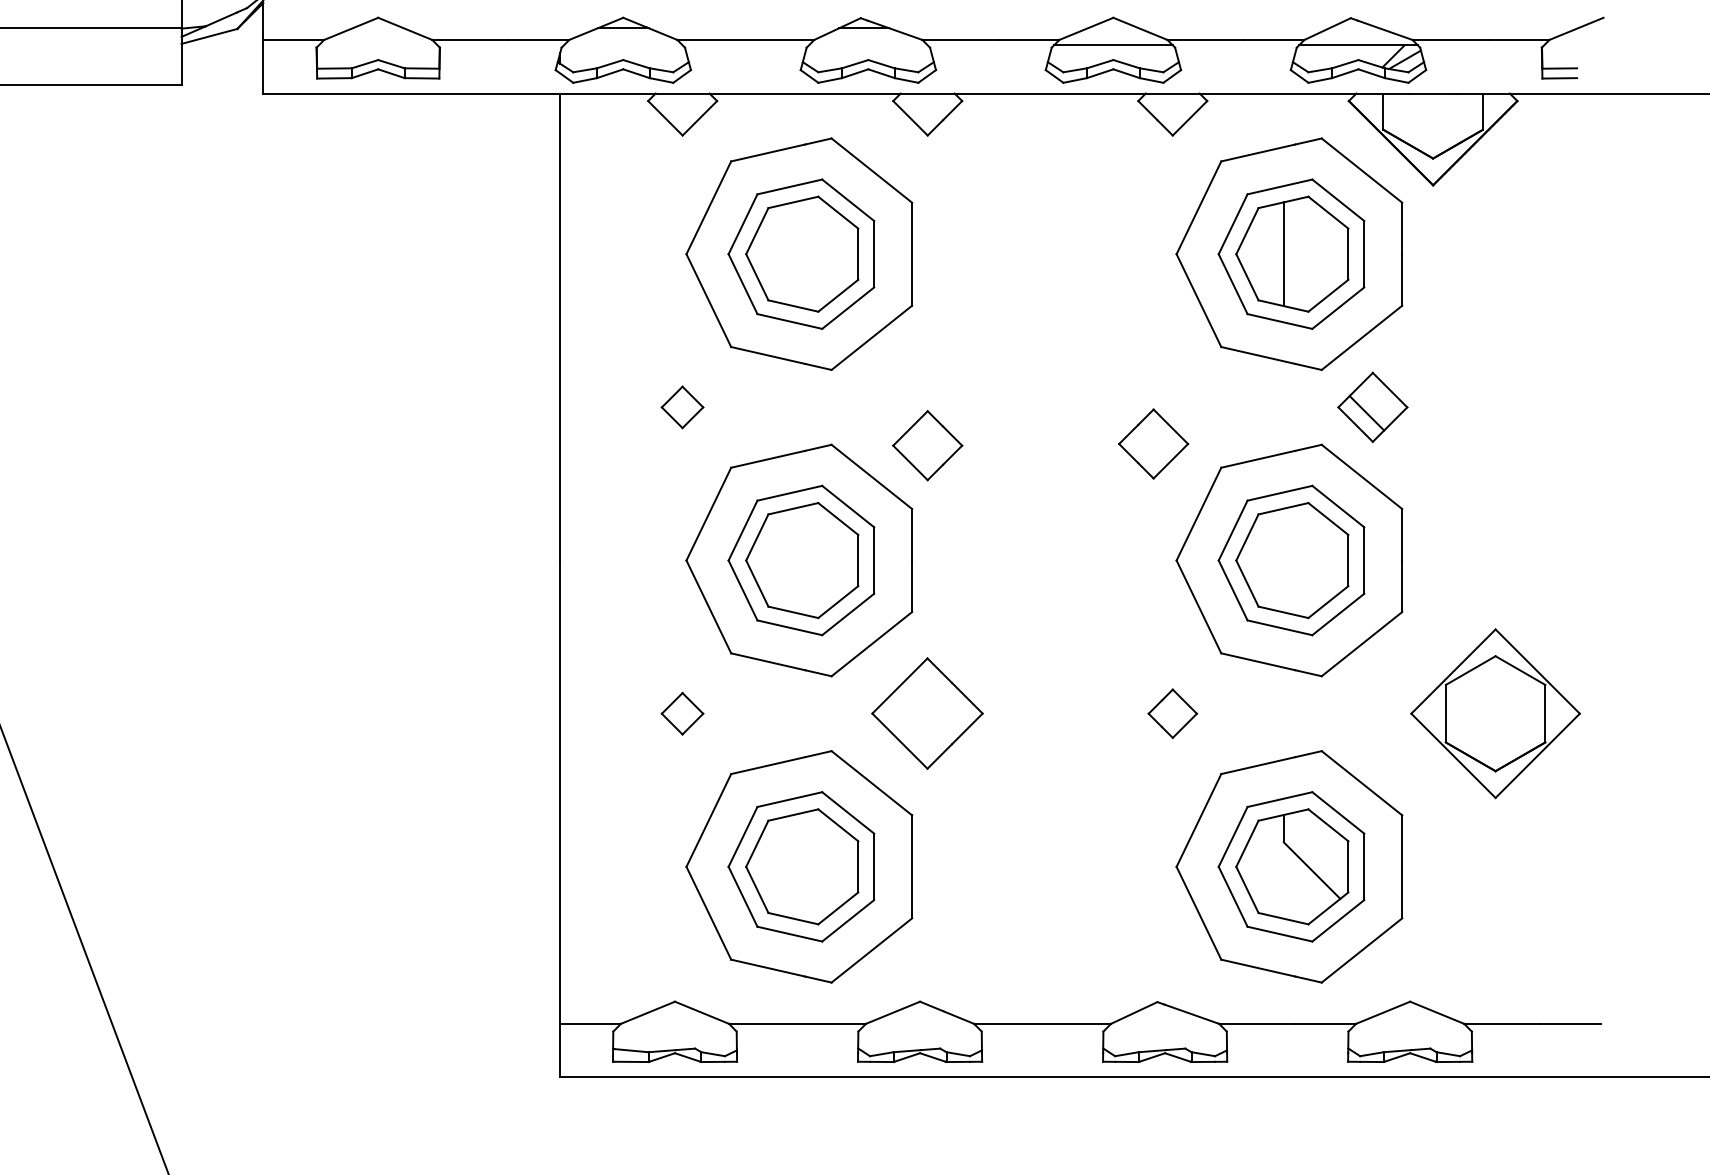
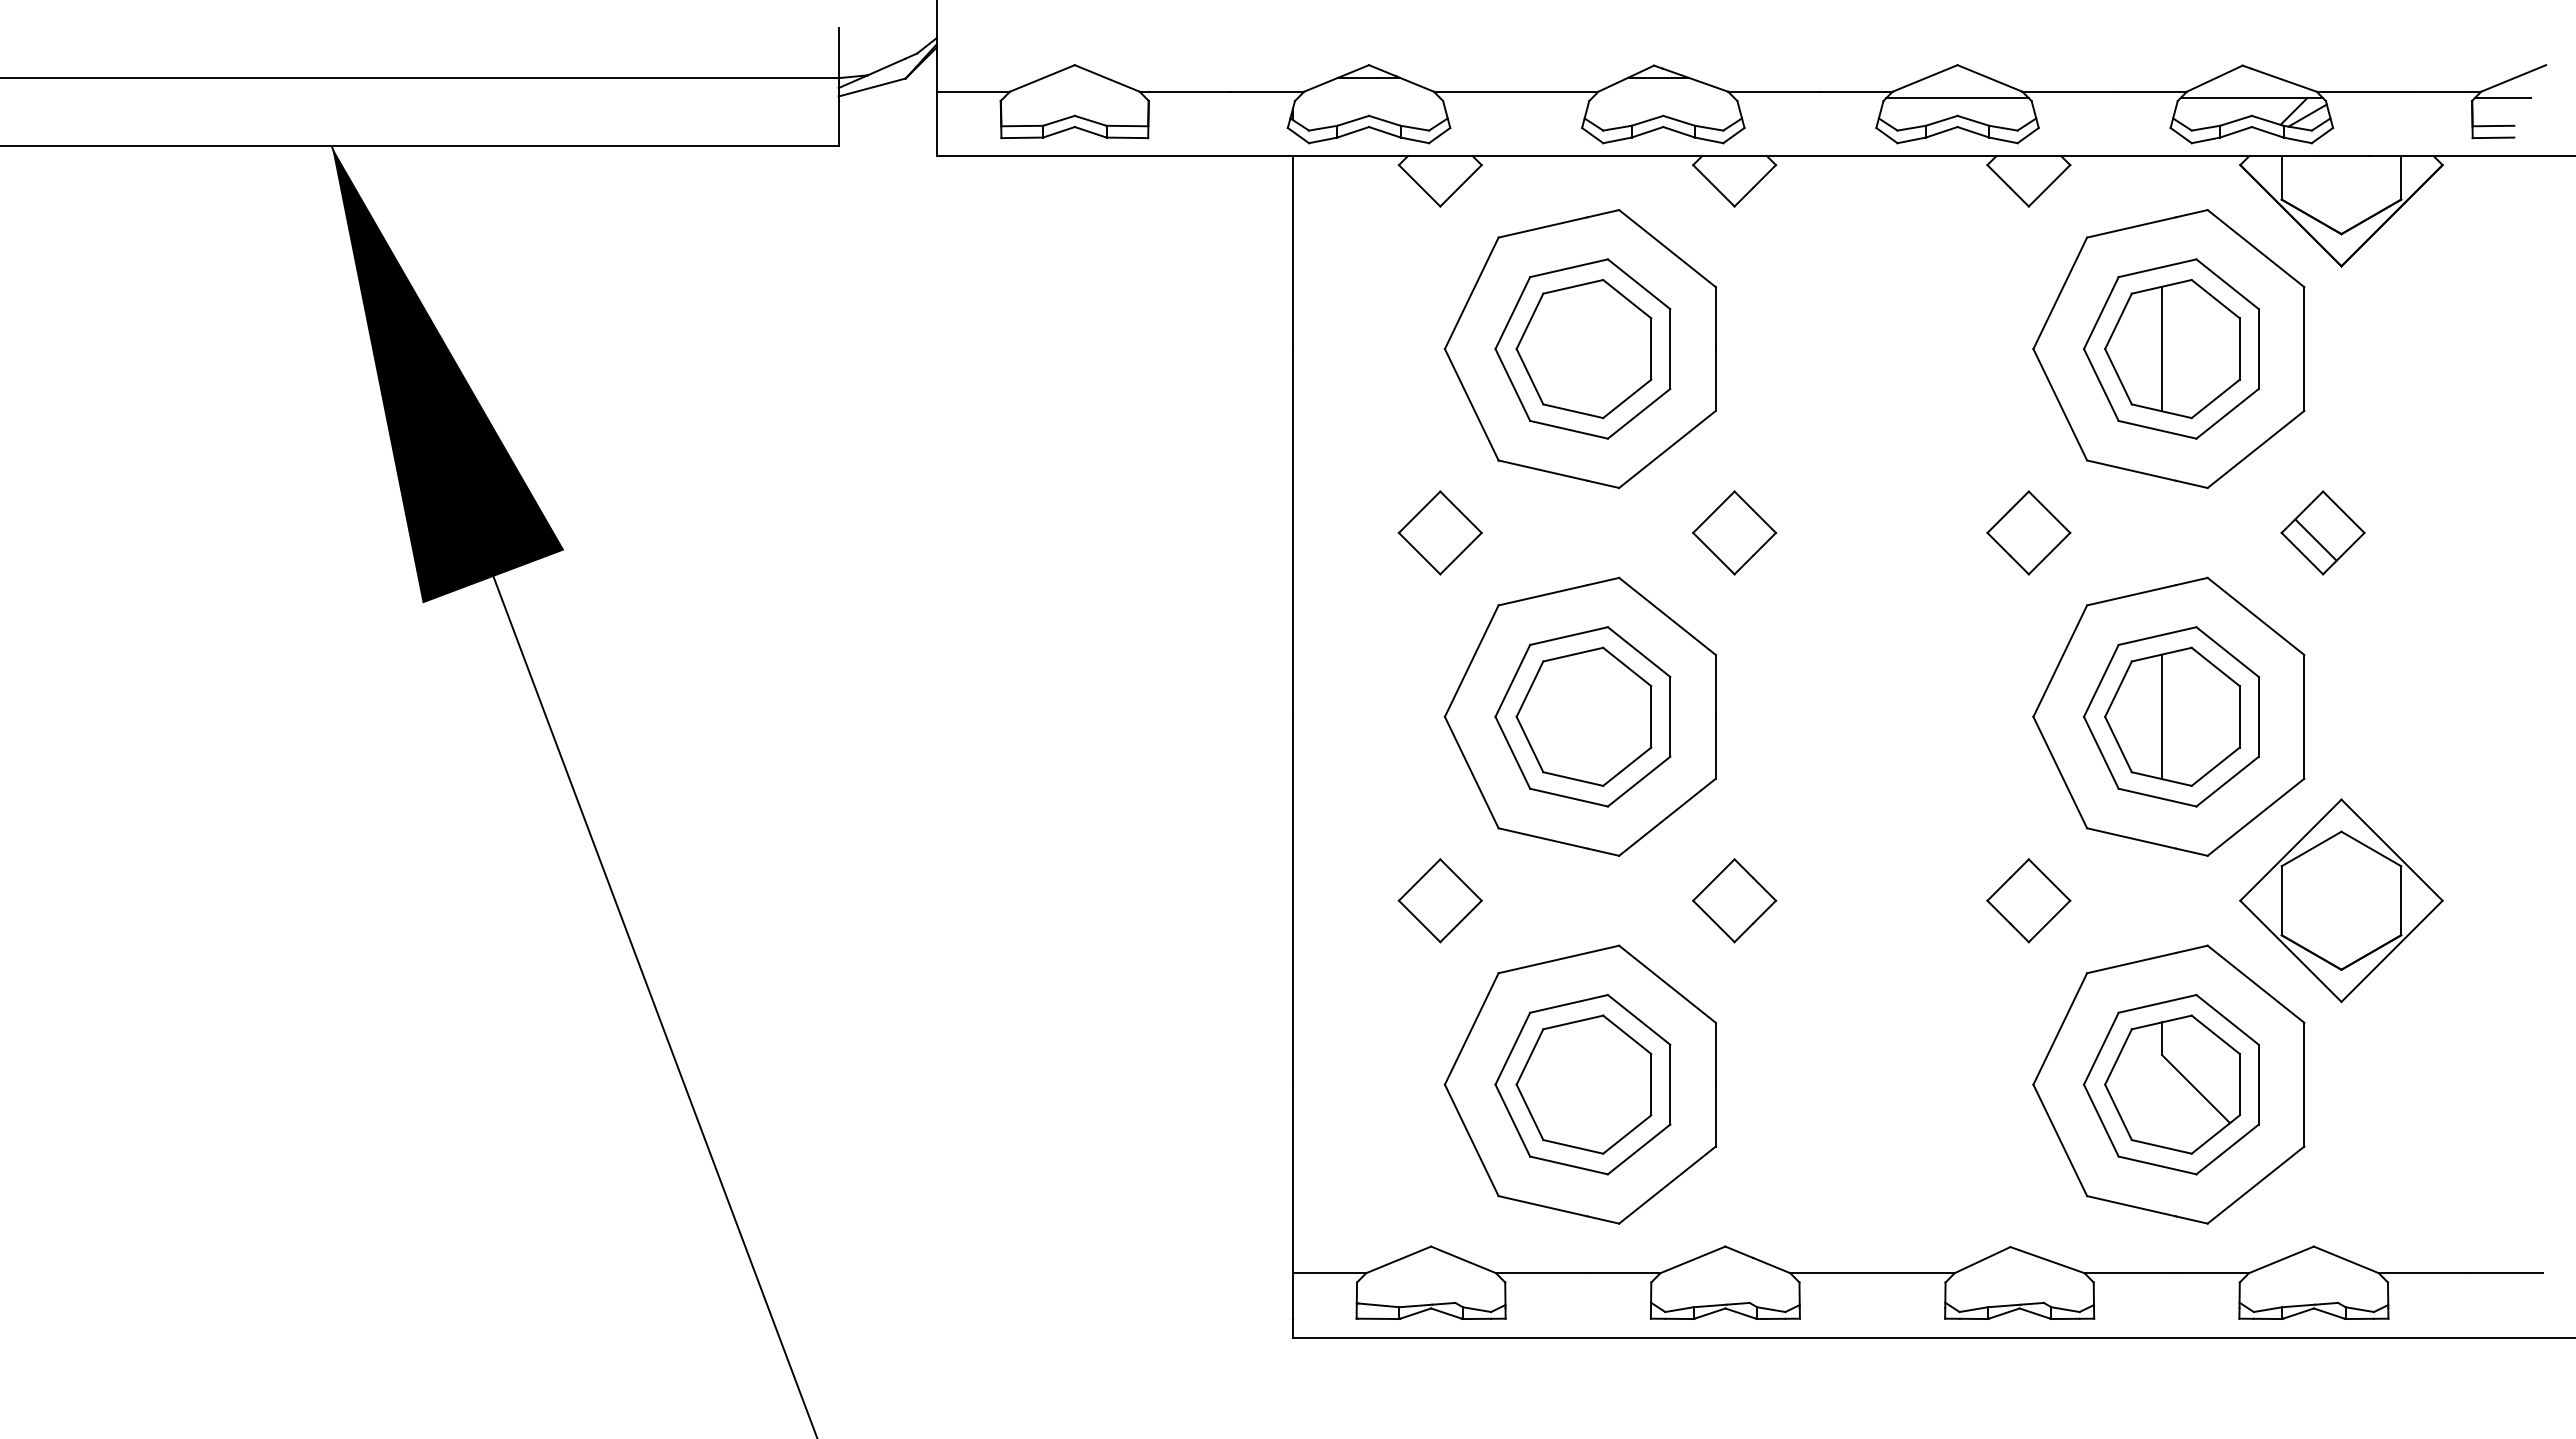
line: (1567, 45) -> (2502, 98), added
part: (681, 407) -> (1439, 532), size x1.67
part: (1372, 407) -> (2322, 532), moved
part: (1153, 443) -> (2028, 532), moved
part: (927, 445) -> (1734, 532), moved
line: (1284, 560) -> (2162, 716), added
part: (681, 713) -> (1439, 900), size x1.67
part: (927, 713) -> (1734, 900), size x0.62
part: (1172, 713) -> (2028, 900), size x1.43
part: (1495, 713) -> (2341, 900), moved

